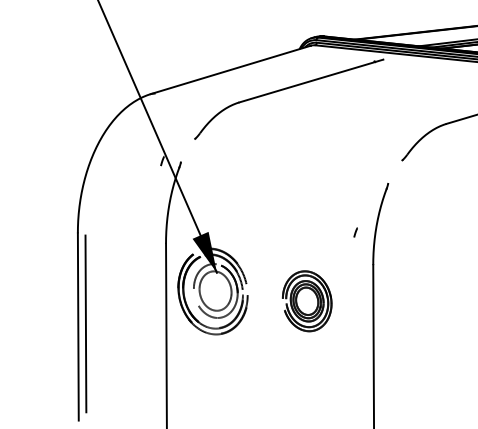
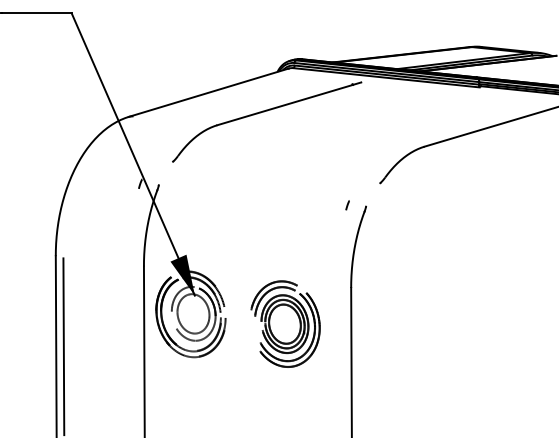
curve: (355, 232) -> (347, 205), moved
part: (307, 300) -> (285, 323), size x1.43

